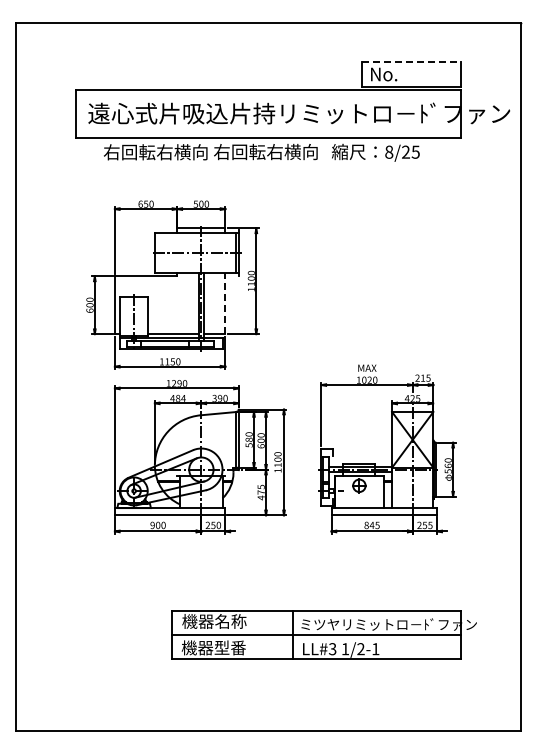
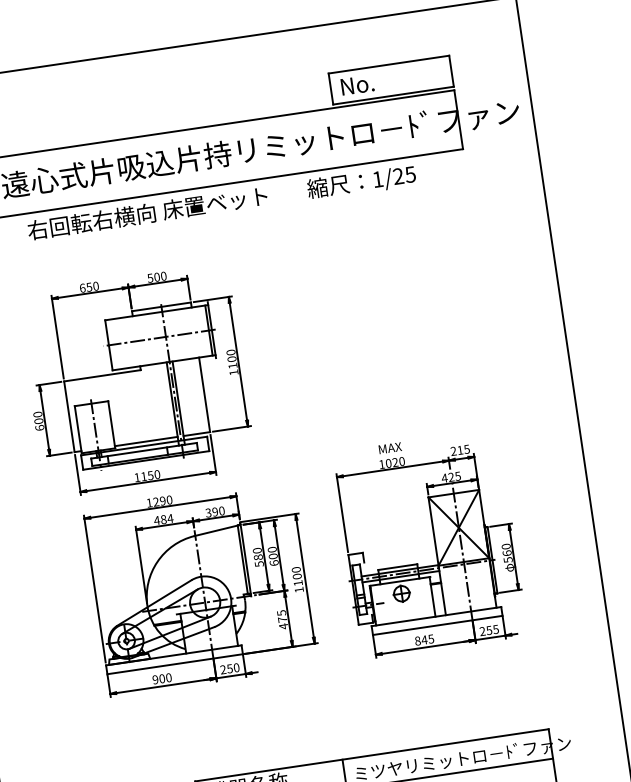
line: (412, 61) -> (390, 64), dashed -> solid
text: (265, 151) -> (226, 200), 右回転右横向 -> 床置ベット
text: (389, 151) -> (378, 178), 8/25 -> 1/25
line: (225, 303) -> (204, 394), dashed -> solid

